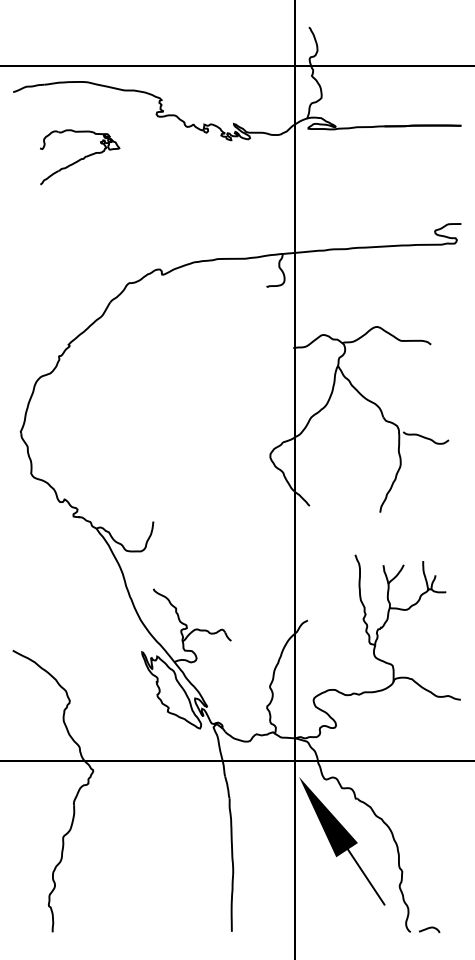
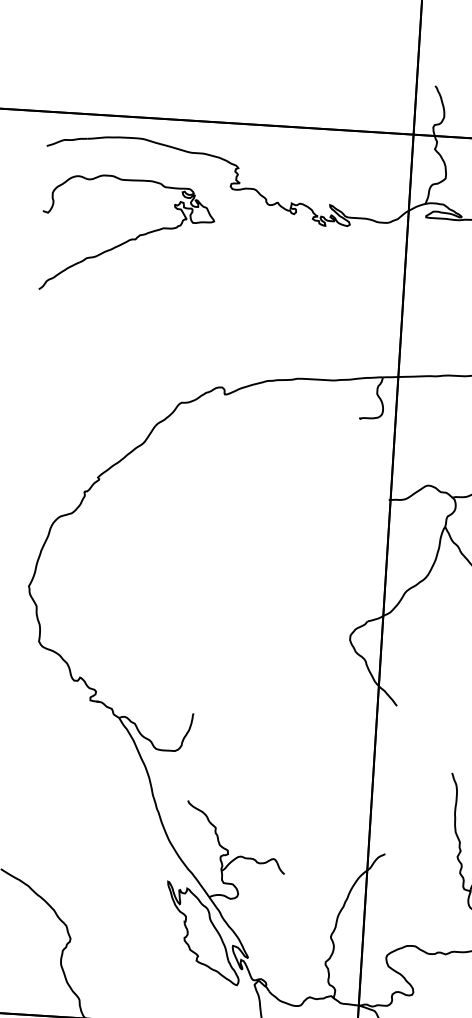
part: (79, 157) -> (127, 235), size x1.67

